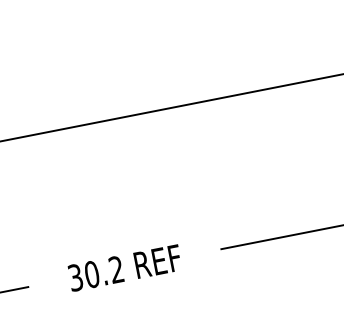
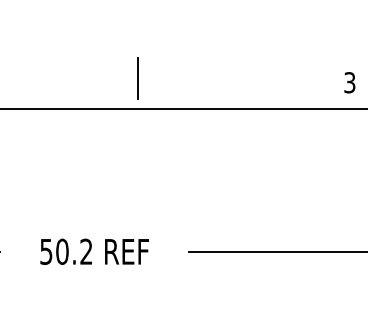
line: (134, 82) -> (137, 78), added
text: (75, 277) -> (46, 251), 30.2 -> 50.2

